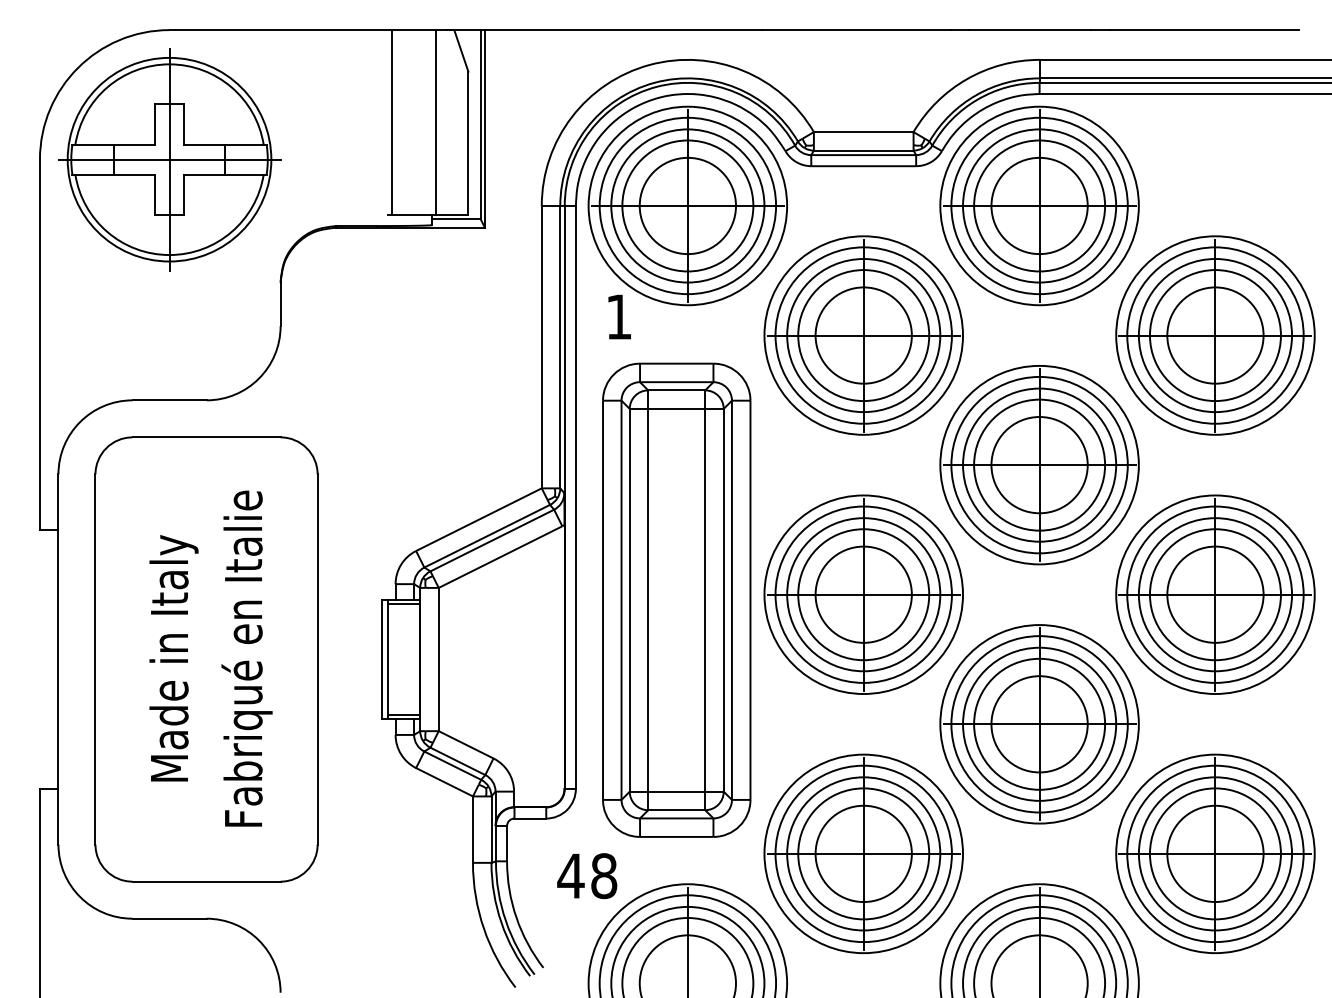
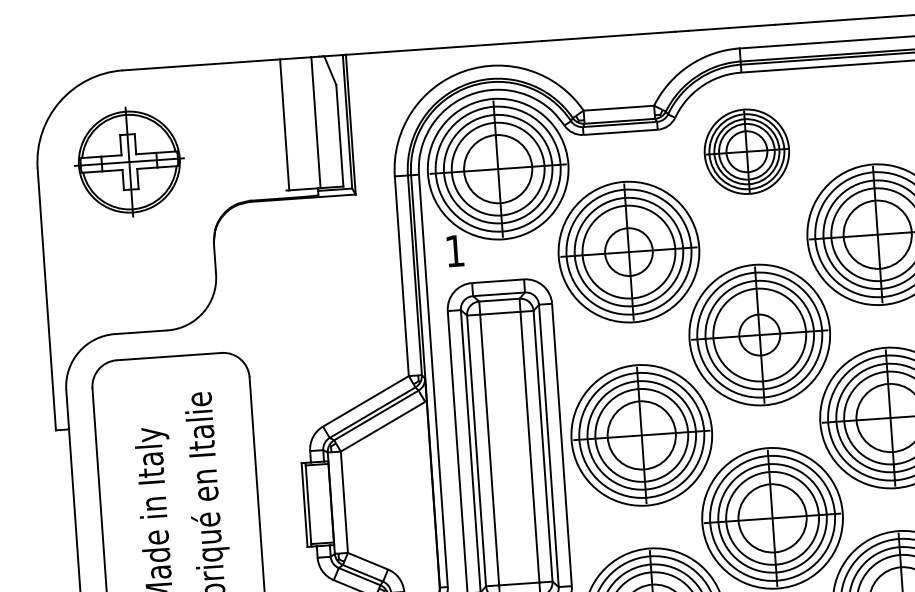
part: (169, 159) -> (129, 161), size x0.7
part: (1039, 205) -> (746, 151), size x0.6
circle: (863, 335) -> (628, 252), size x0.7
circle: (1039, 465) -> (759, 335), size x0.6

